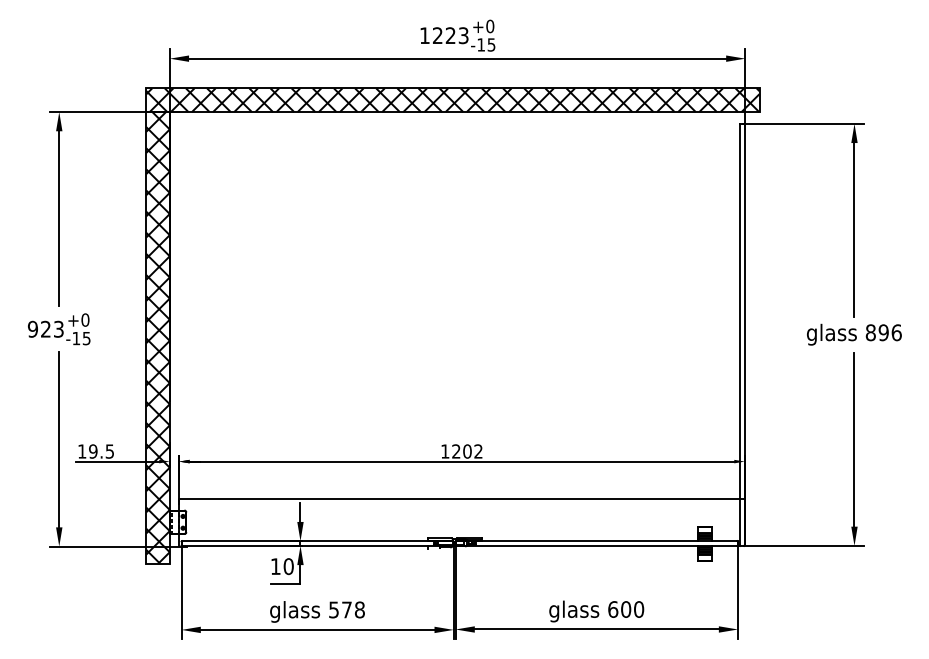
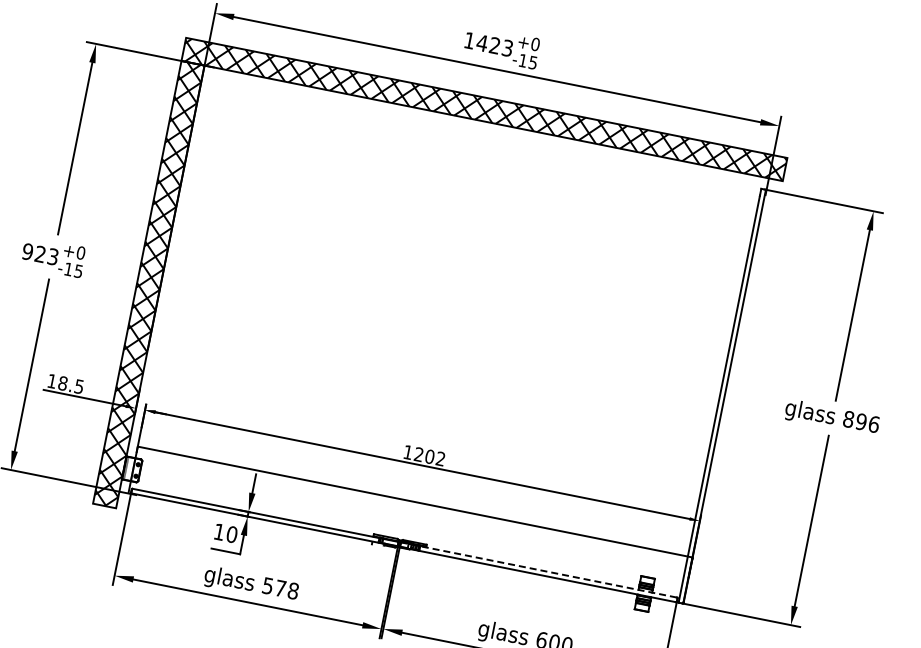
text: (437, 35) -> (482, 42), 1223 -> 1423
text: (93, 451) -> (63, 383), 19.5 -> 18.5
line: (596, 541) -> (538, 570), solid -> dashed

